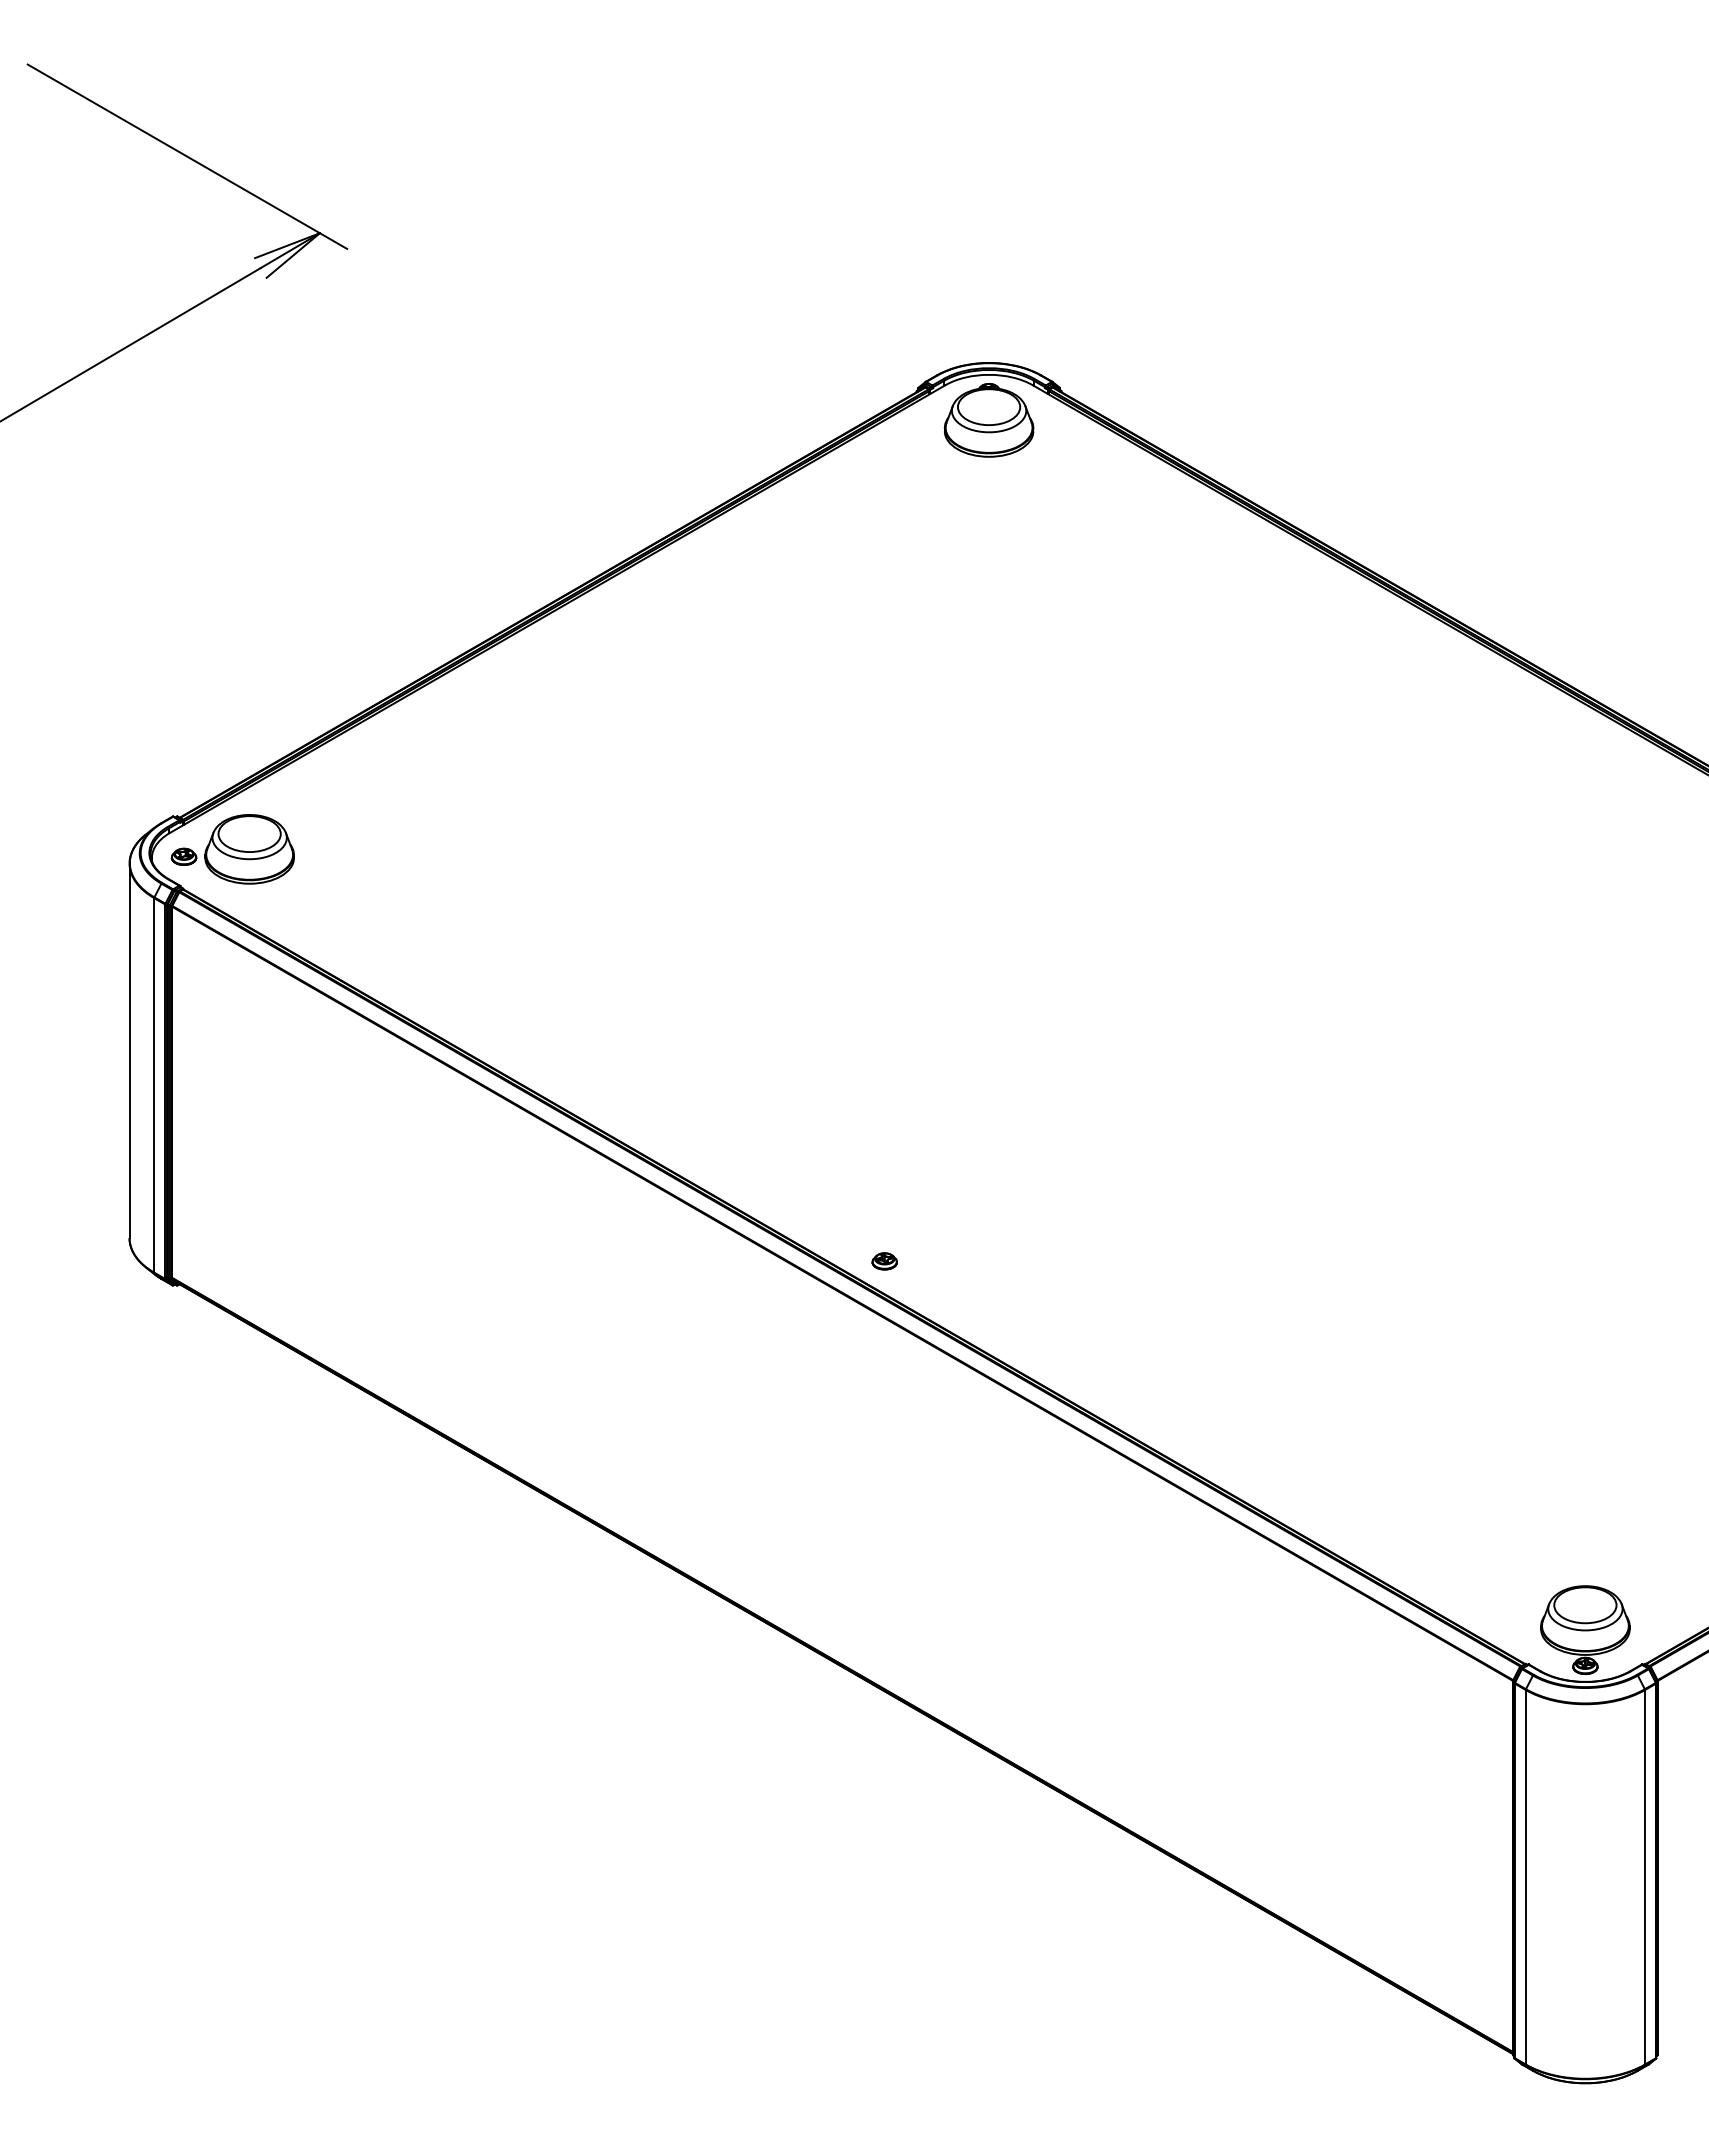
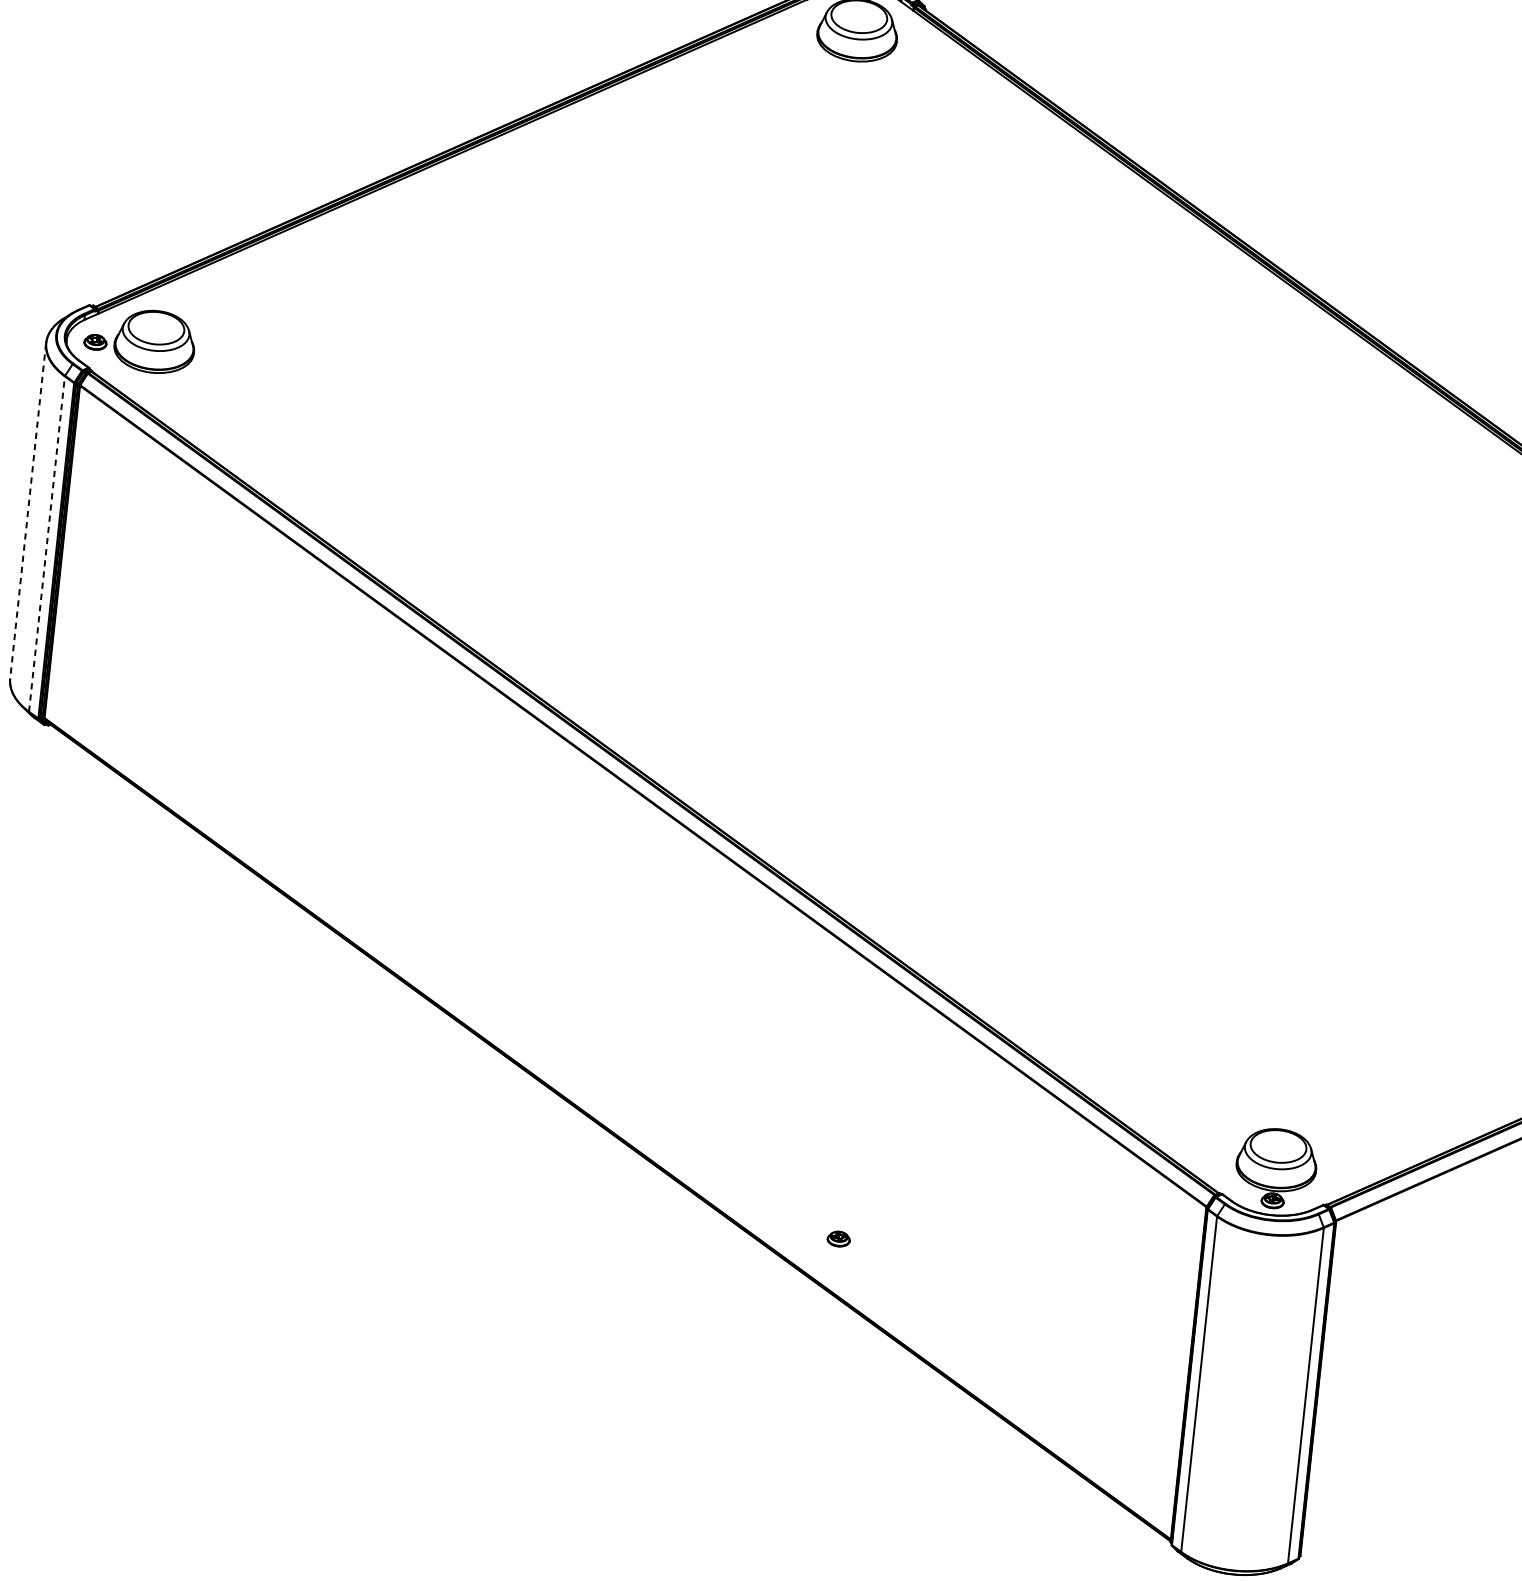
line: (129, 1051) -> (28, 511), solid -> dashed
line: (154, 1084) -> (47, 543), solid -> dashed
part: (884, 1261) -> (838, 1239), moved

